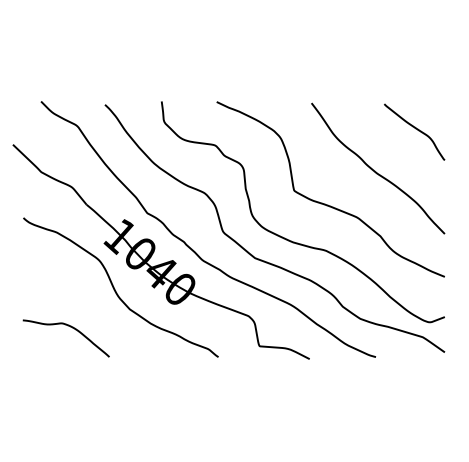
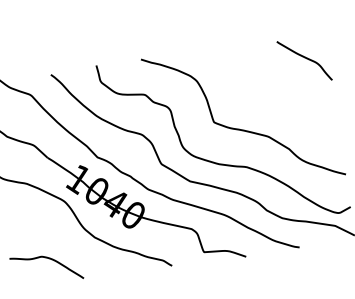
curve: (375, 170) -> (277, 96), removed

